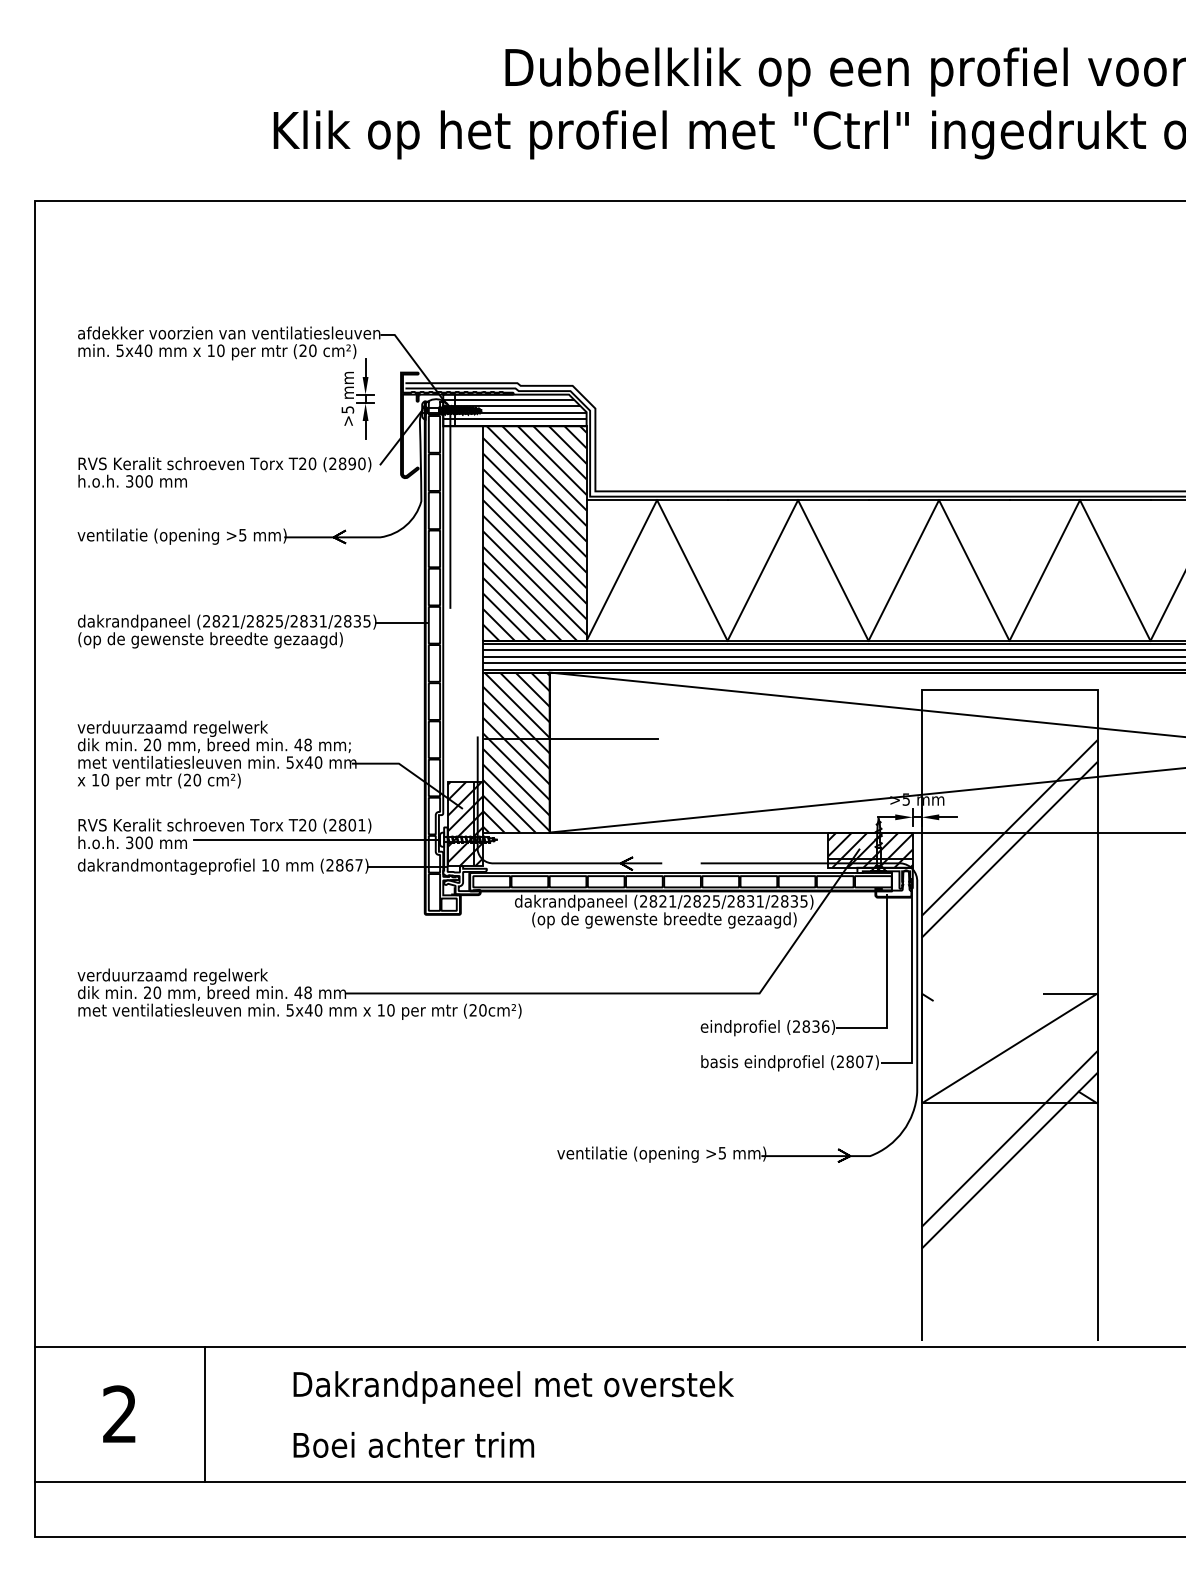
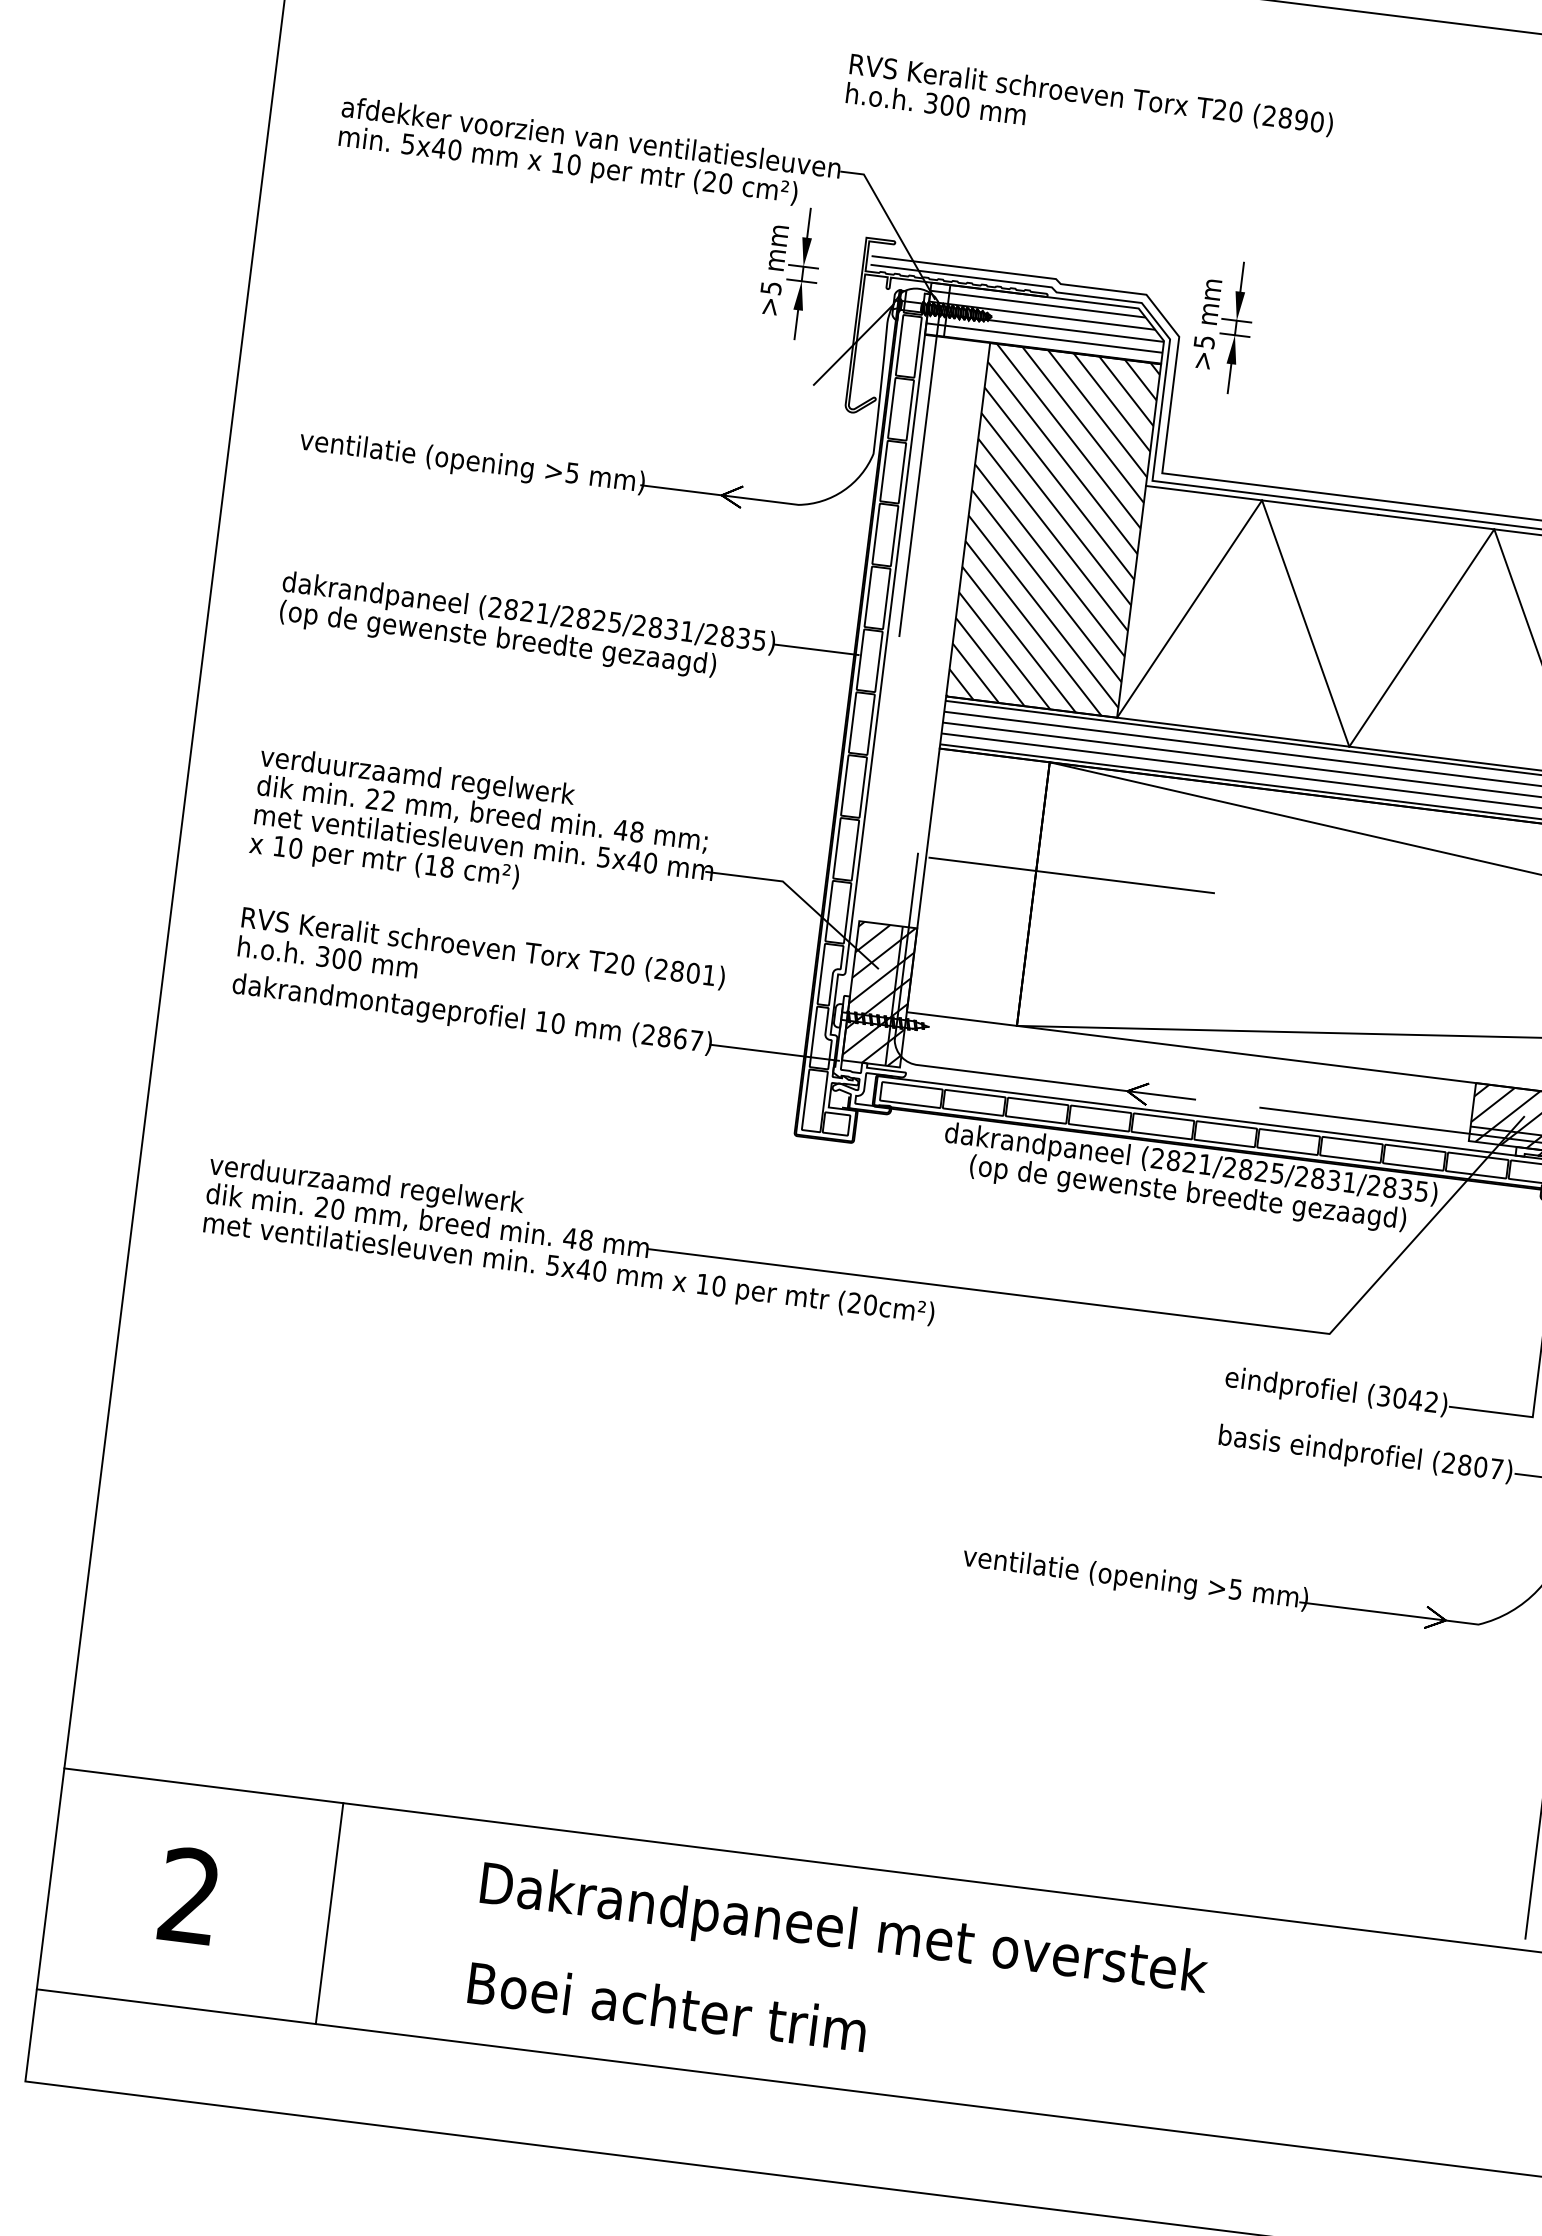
part: (620, 398) -> (1222, 325), added
text: (224, 472) -> (1089, 108), moved
text: (157, 744) -> (389, 800), 20 -> 22
hatch: (515, 752) -> (977, 886), removed
text: (192, 779) -> (439, 865), (20 -> (18
line: (317, 839) -> (633, 989), removed
text: (811, 1026) -> (1408, 1399), (2836) -> (3042)

